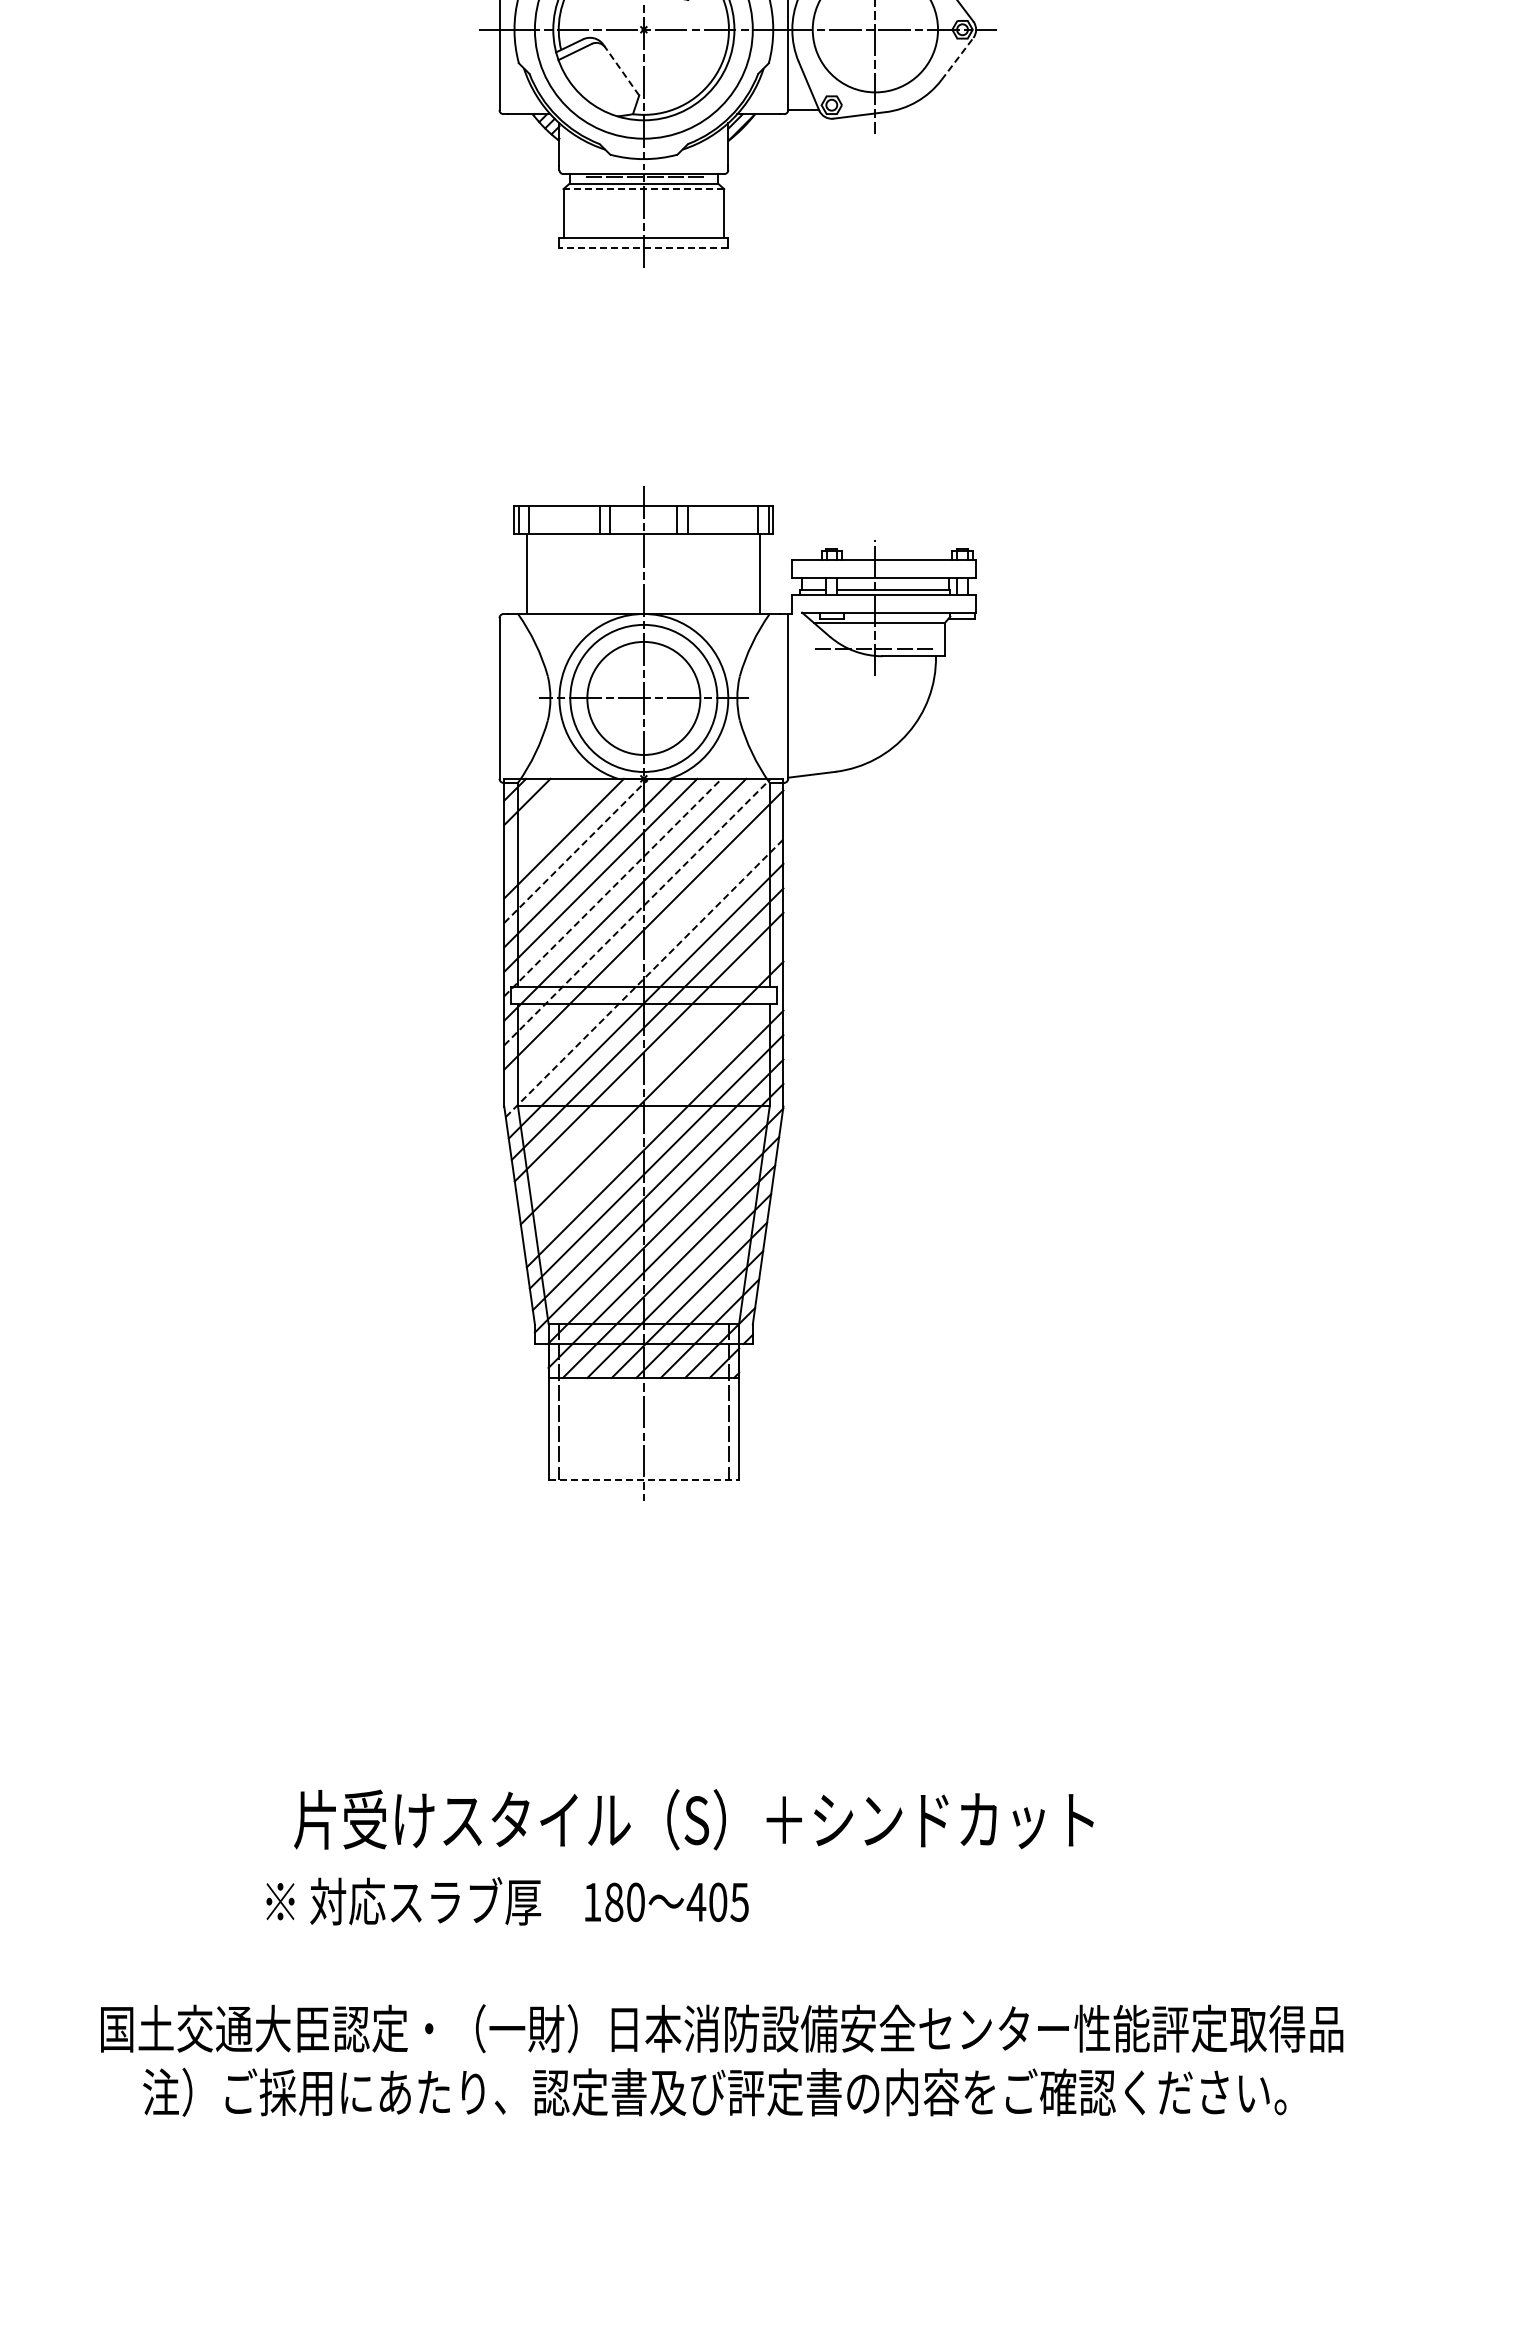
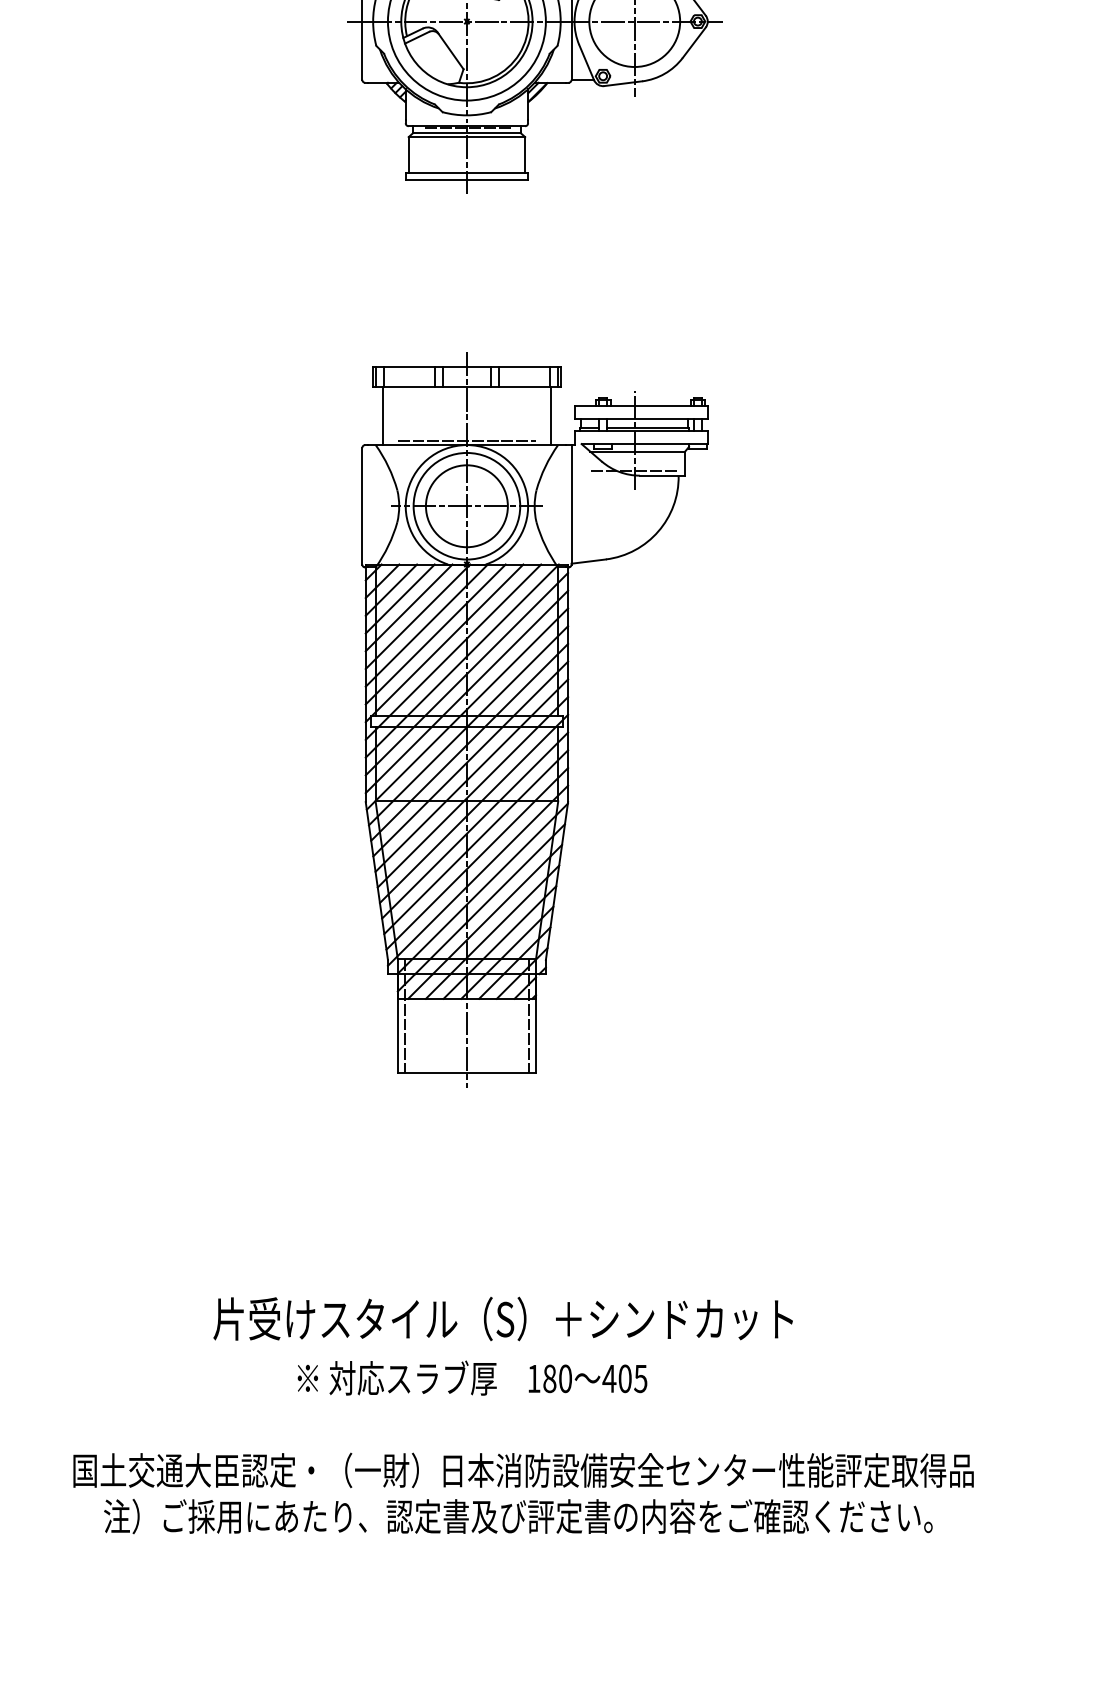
line: (957, 58) -> (694, 42), dashed -> solid
line: (621, 69) -> (450, 50), dashed -> solid
line: (643, 189) -> (466, 137), dashed -> solid
line: (643, 247) -> (466, 179), dashed -> solid
line: (643, 608) -> (466, 441), added
line: (539, 813) -> (391, 589), added
line: (551, 826) -> (399, 599), added
line: (576, 850) -> (418, 616), dashed -> solid
line: (613, 887) -> (444, 643), dashed -> solid
line: (637, 911) -> (462, 660), dashed -> solid
line: (643, 954) -> (466, 691), added
line: (644, 977) -> (467, 708), dashed -> solid
line: (650, 1069) -> (471, 775), added
line: (653, 1115) -> (473, 808), added
line: (644, 1480) -> (467, 1073), dashed -> solid
text: (507, 1901) -> (472, 1378), moved

